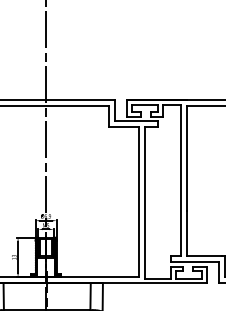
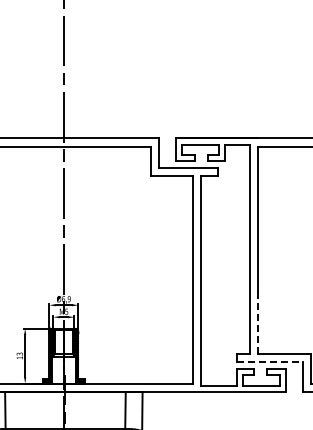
line: (186, 233) -> (258, 322), solid -> dashed
line: (195, 262) -> (270, 362), solid -> dashed

